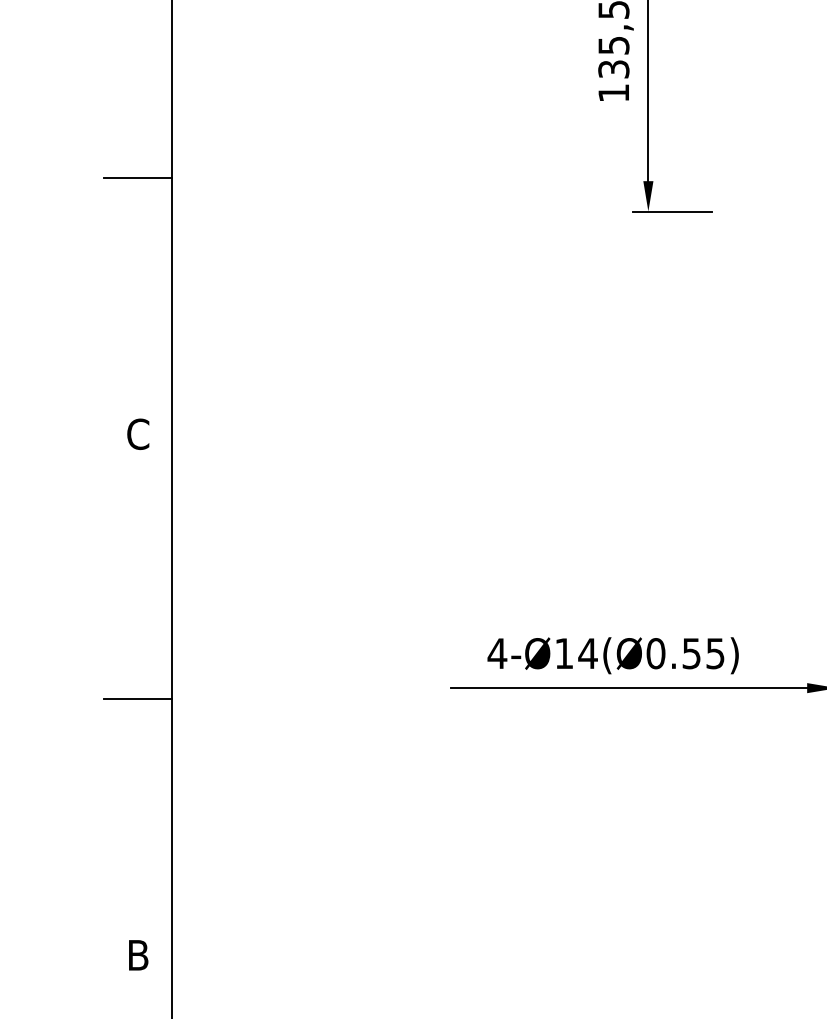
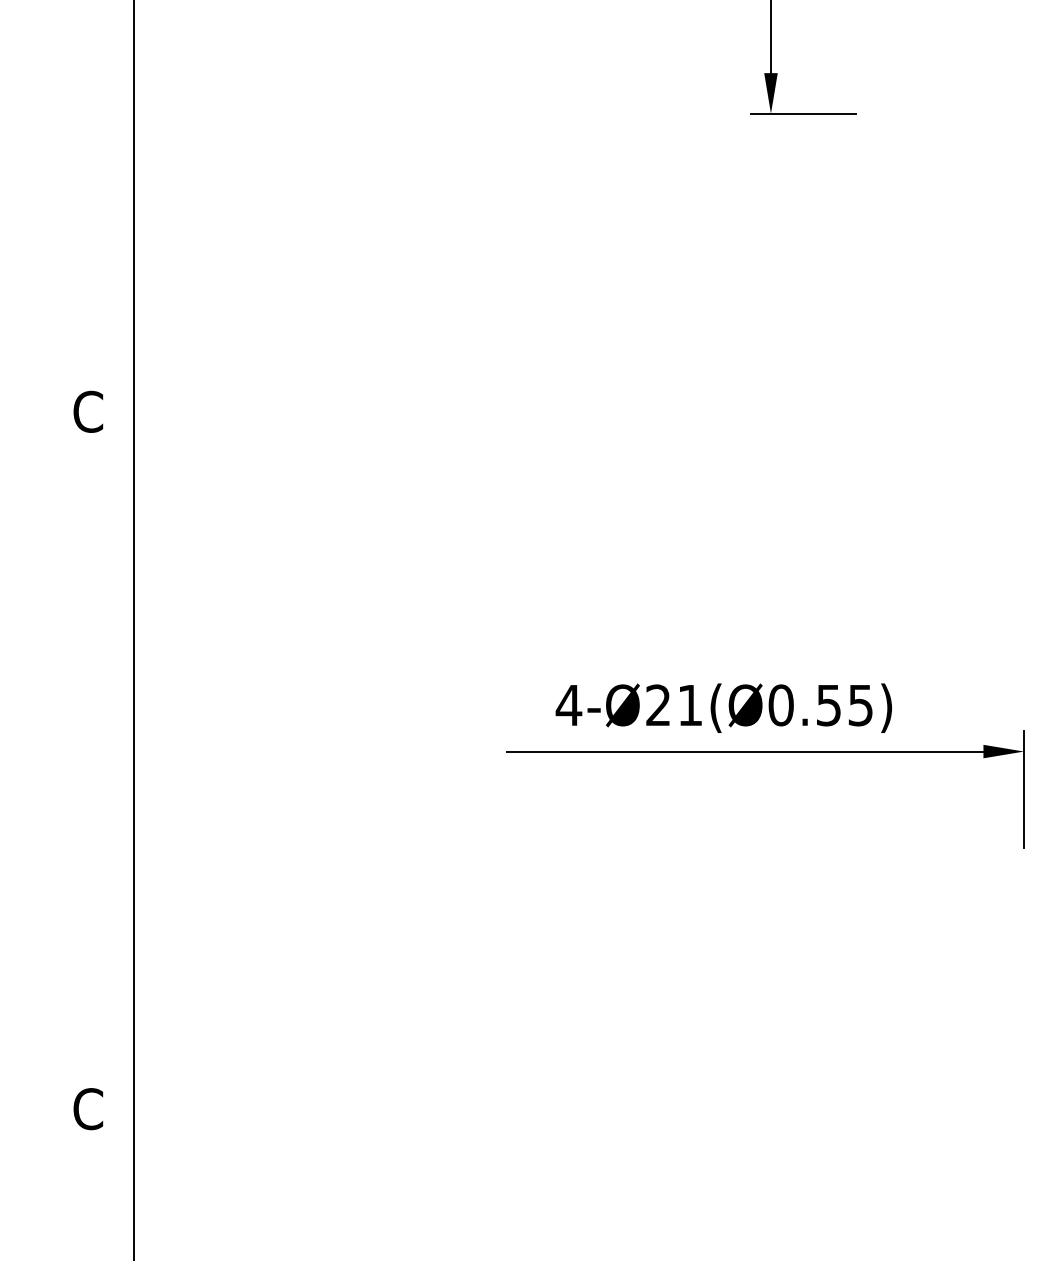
line: (138, 177) -> (88, 68), removed
text: (576, 653) -> (674, 705), 4-Ø14(Ø0.55) -> 4-Ø21(Ø0.55)
line: (138, 698) -> (88, 765), removed
text: (138, 955) -> (88, 1109), B -> C

